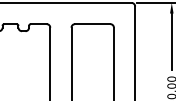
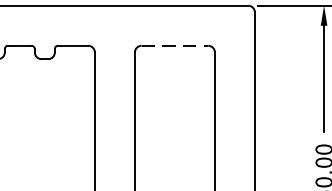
line: (92, 24) -> (174, 46), solid -> dashed

